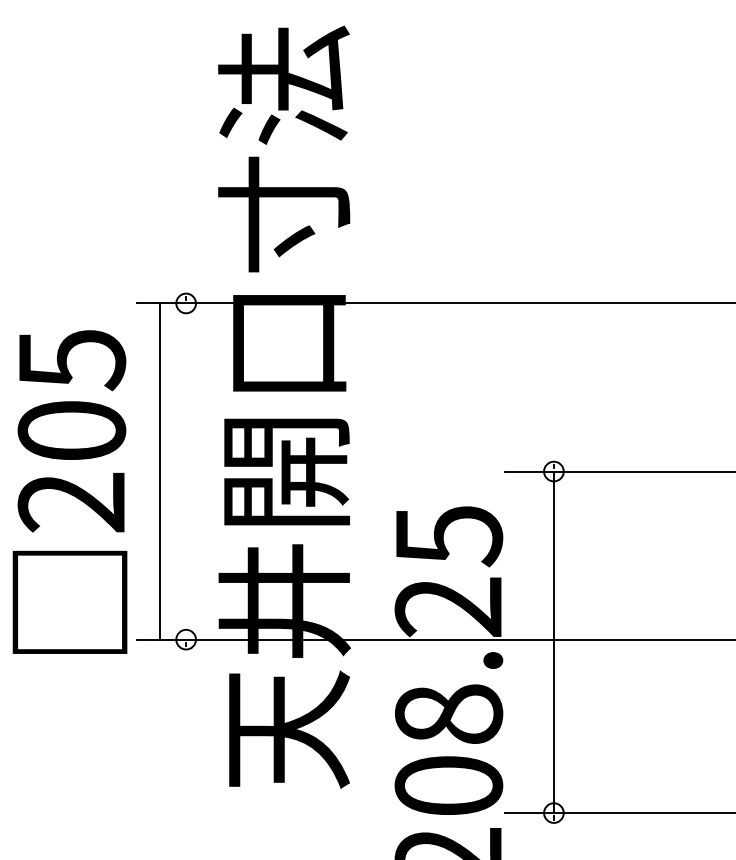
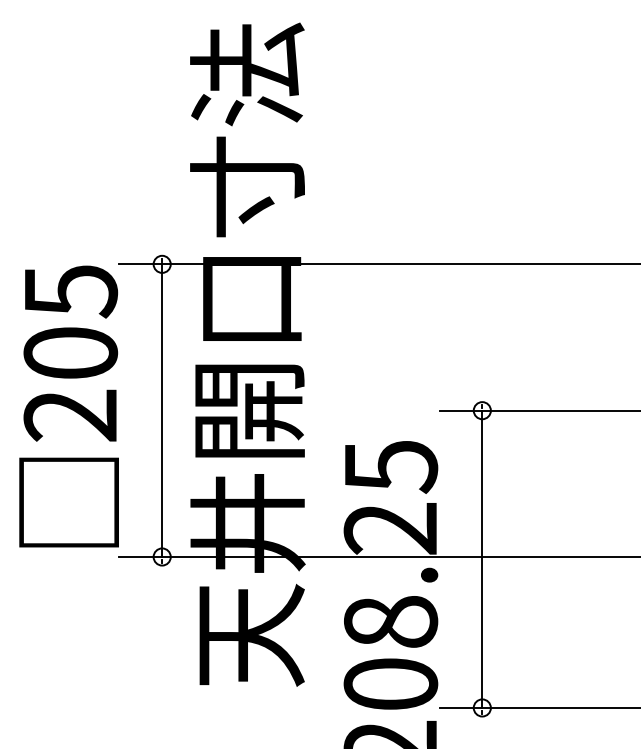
line: (160, 471) -> (162, 410), moved
text: (69, 492) -> (68, 406), moved

